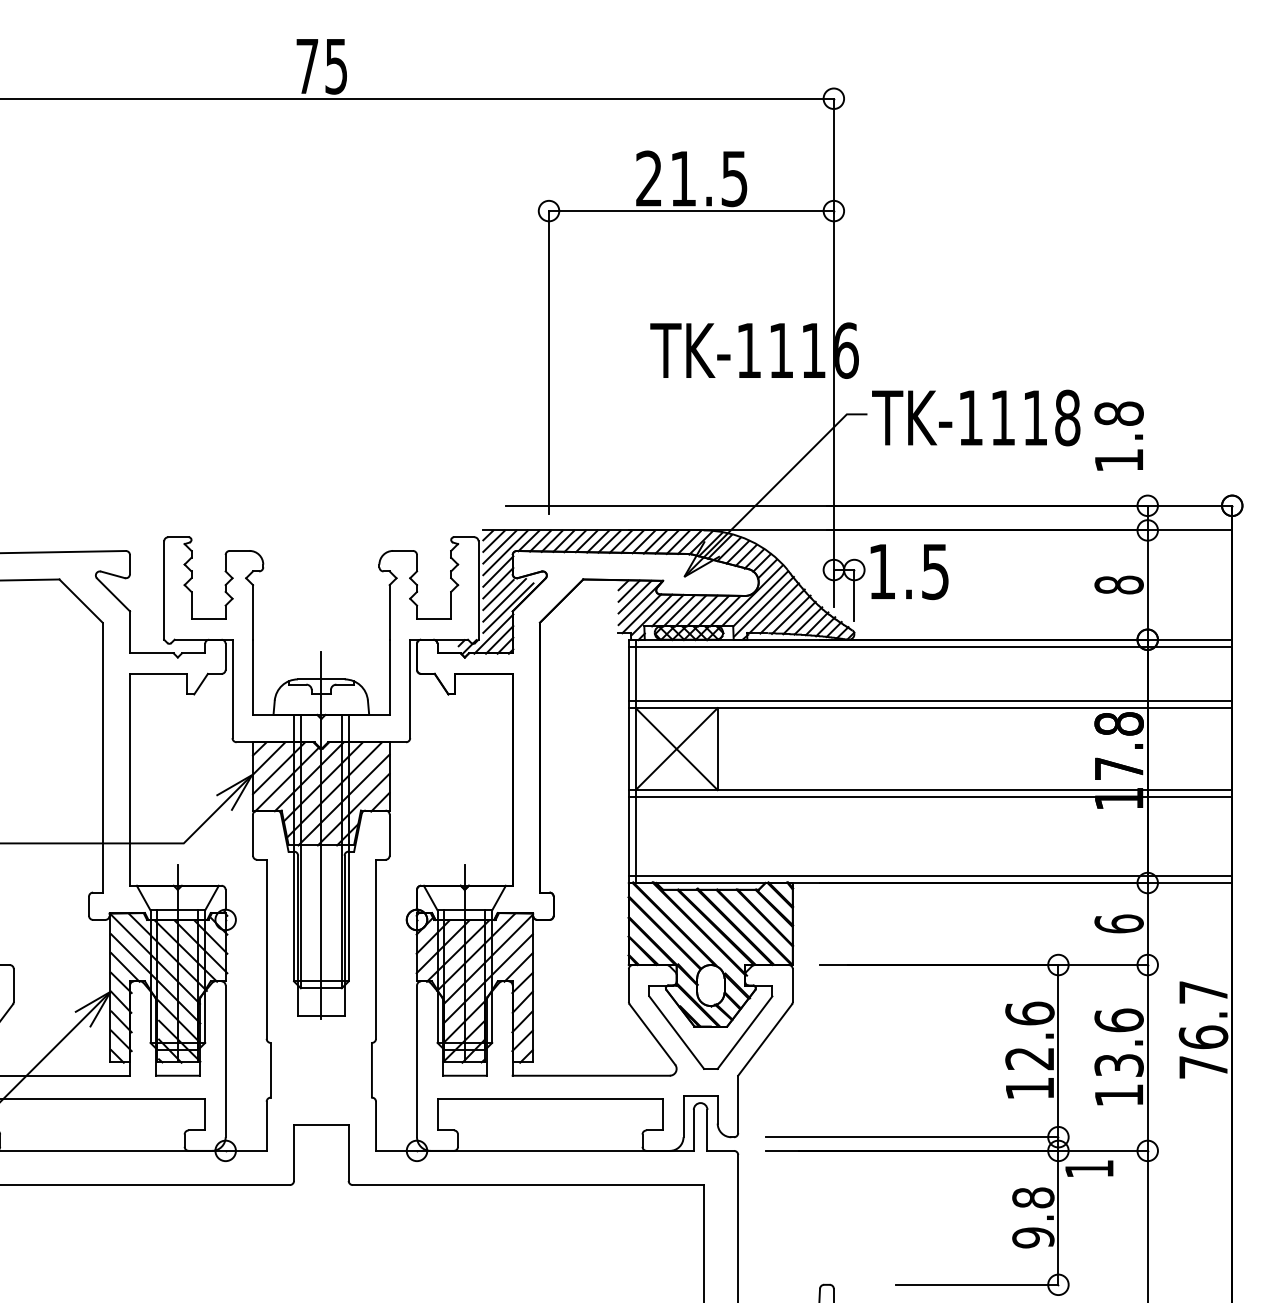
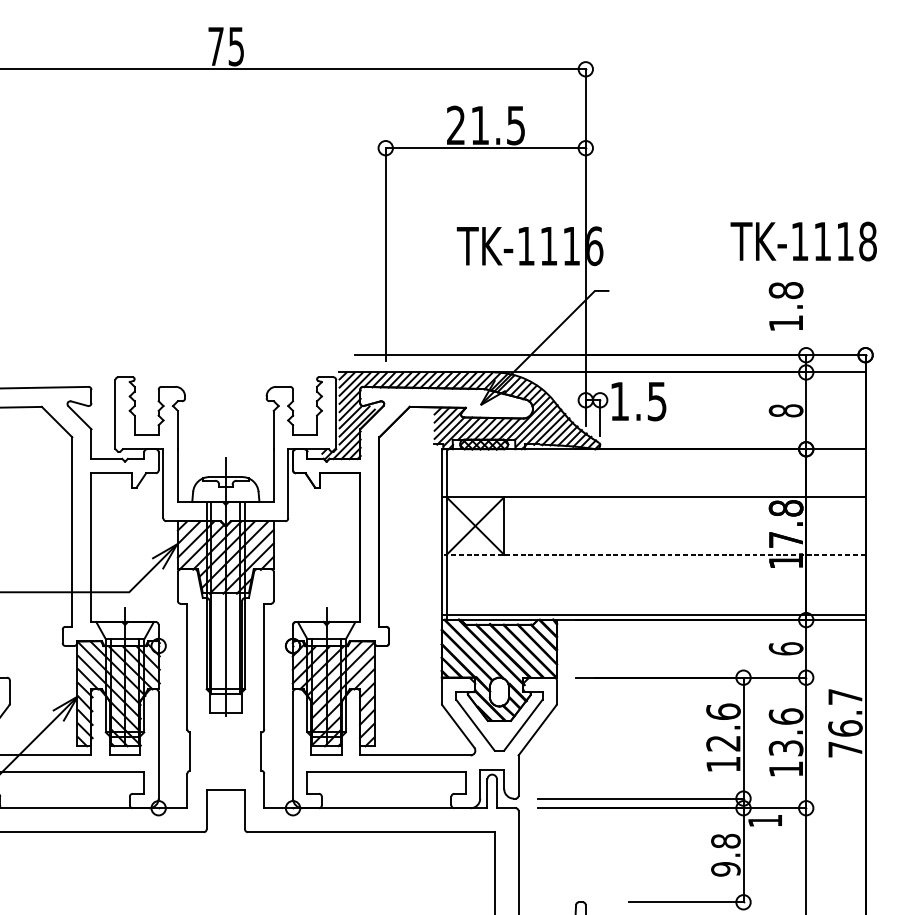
text: (976, 417) -> (803, 241), moved
line: (930, 646) -> (653, 453), removed
line: (930, 701) -> (653, 492), removed
line: (930, 790) -> (653, 555), solid -> dashed
line: (930, 796) -> (653, 559), removed

